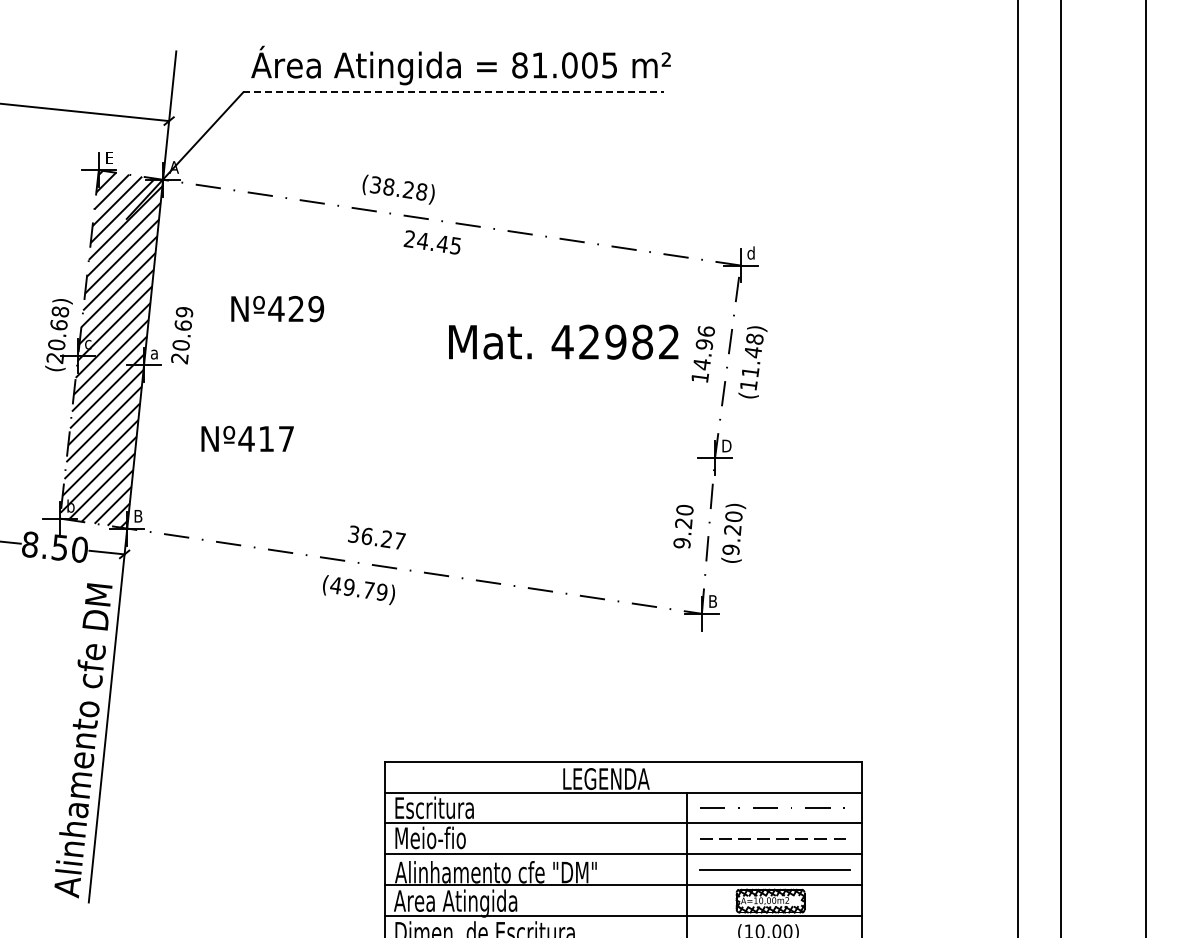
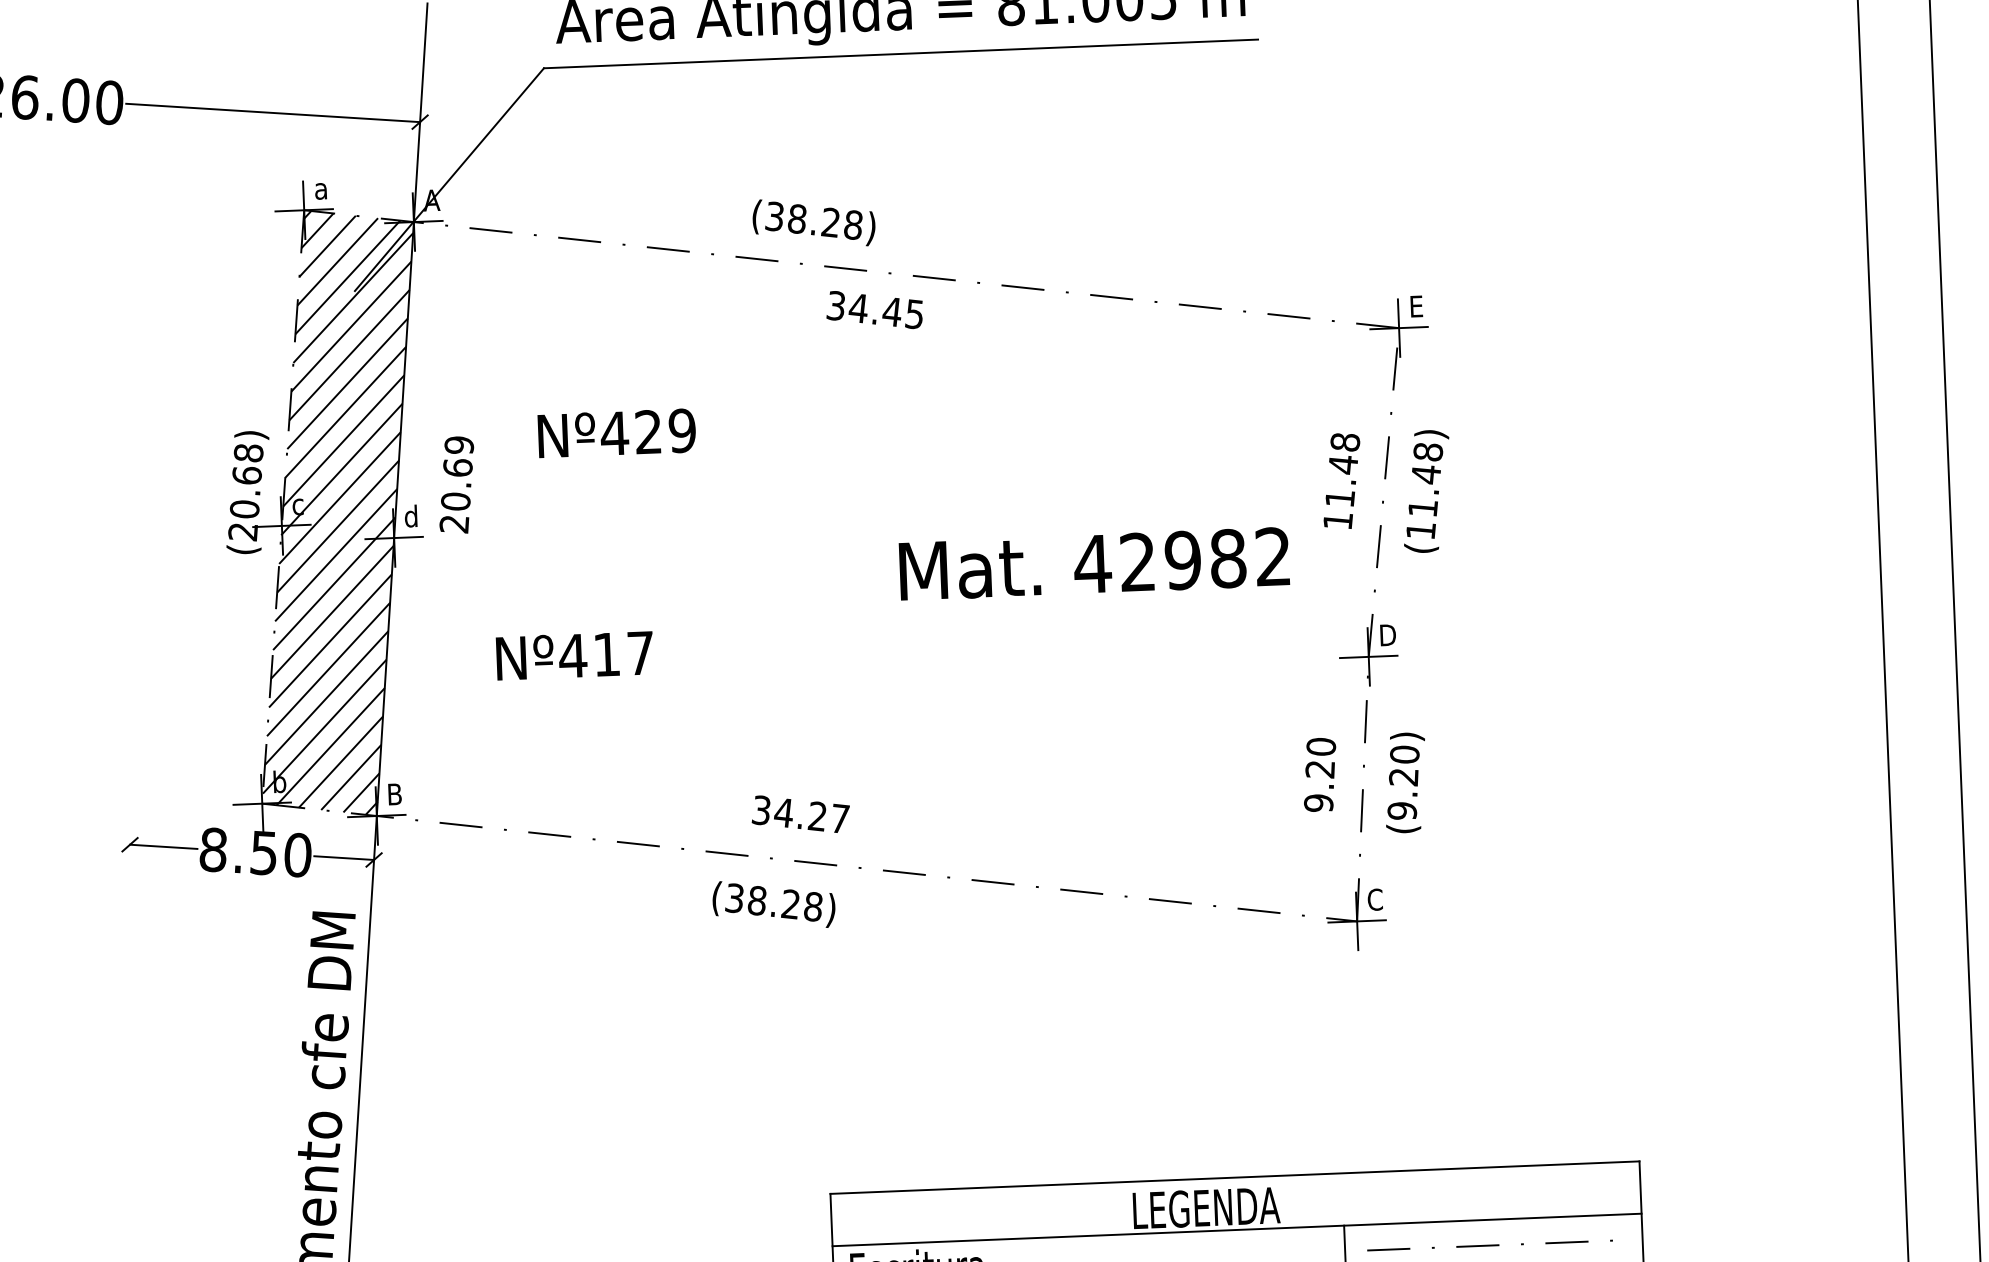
line: (453, 92) -> (900, 54), dashed -> solid
text: (108, 158) -> (319, 189), E -> a
text: (409, 239) -> (835, 306), 24.45 -> 34.45
text: (750, 252) -> (1414, 305), d -> E
text: (563, 341) -> (1094, 562), moved
text: (703, 348) -> (1341, 471), 14.96 -> 11.48
text: (154, 352) -> (411, 515), a -> d
text: (366, 536) -> (783, 813), 36.27 -> 34.27
text: (358, 588) -> (773, 901), (49.79) -> (38.28)
text: (712, 601) -> (1374, 899), B -> C

